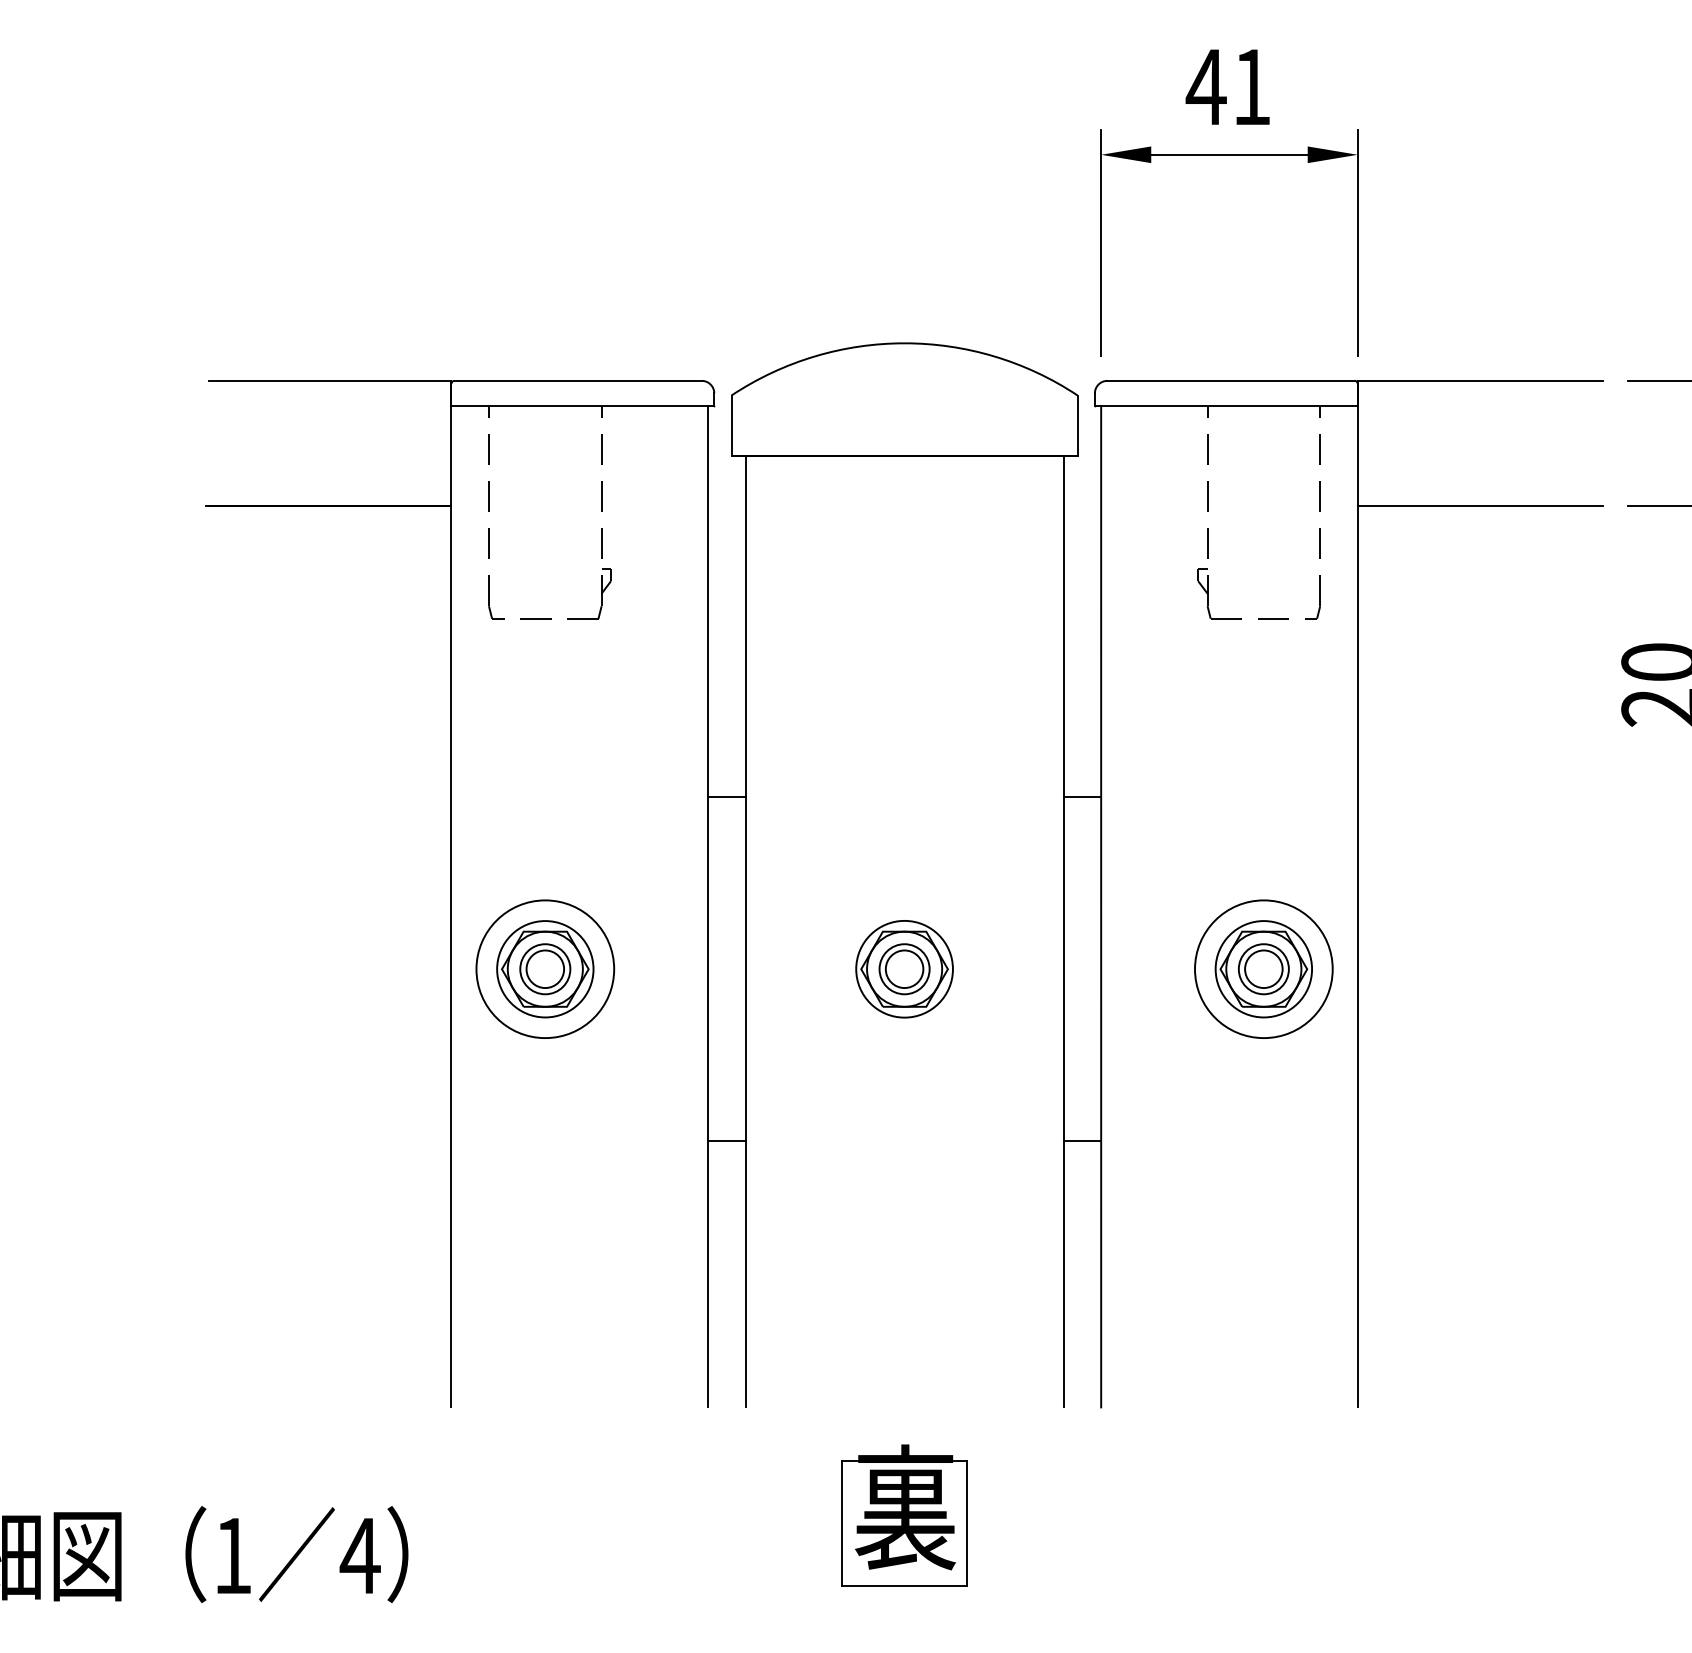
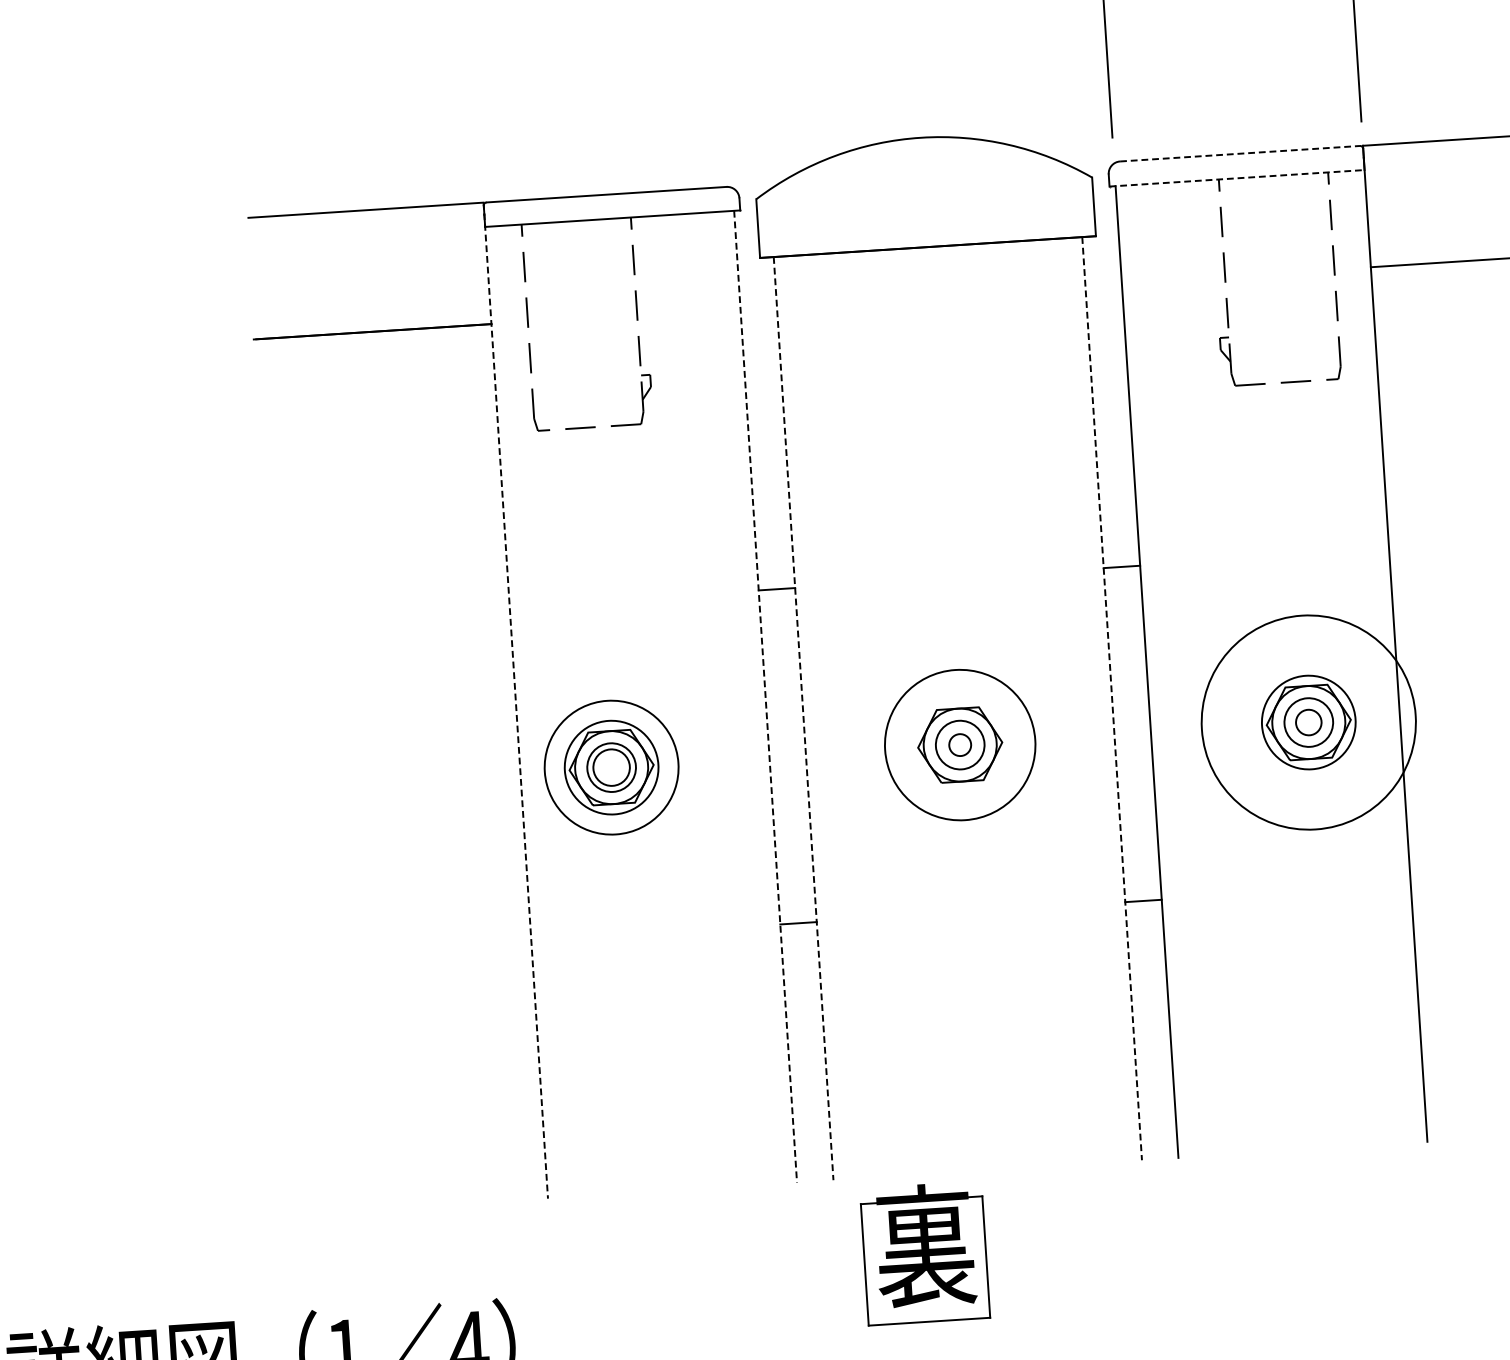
line: (1231, 380) -> (1240, 153), solid -> dashed
line: (1226, 405) -> (1237, 177), solid -> dashed
line: (451, 894) -> (515, 700), solid -> dashed
line: (708, 906) -> (766, 696), solid -> dashed
line: (745, 931) -> (803, 718), solid -> dashed
line: (1063, 931) -> (1112, 698), solid -> dashed
circle: (904, 968) -> (960, 744), size x1.6
circle: (904, 969) -> (960, 745), size x0.6
circle: (1263, 969) -> (1308, 722), size x0.7
circle: (1263, 969) -> (1308, 722), size x1.6
part: (904, 1515) -> (924, 1253), moved

